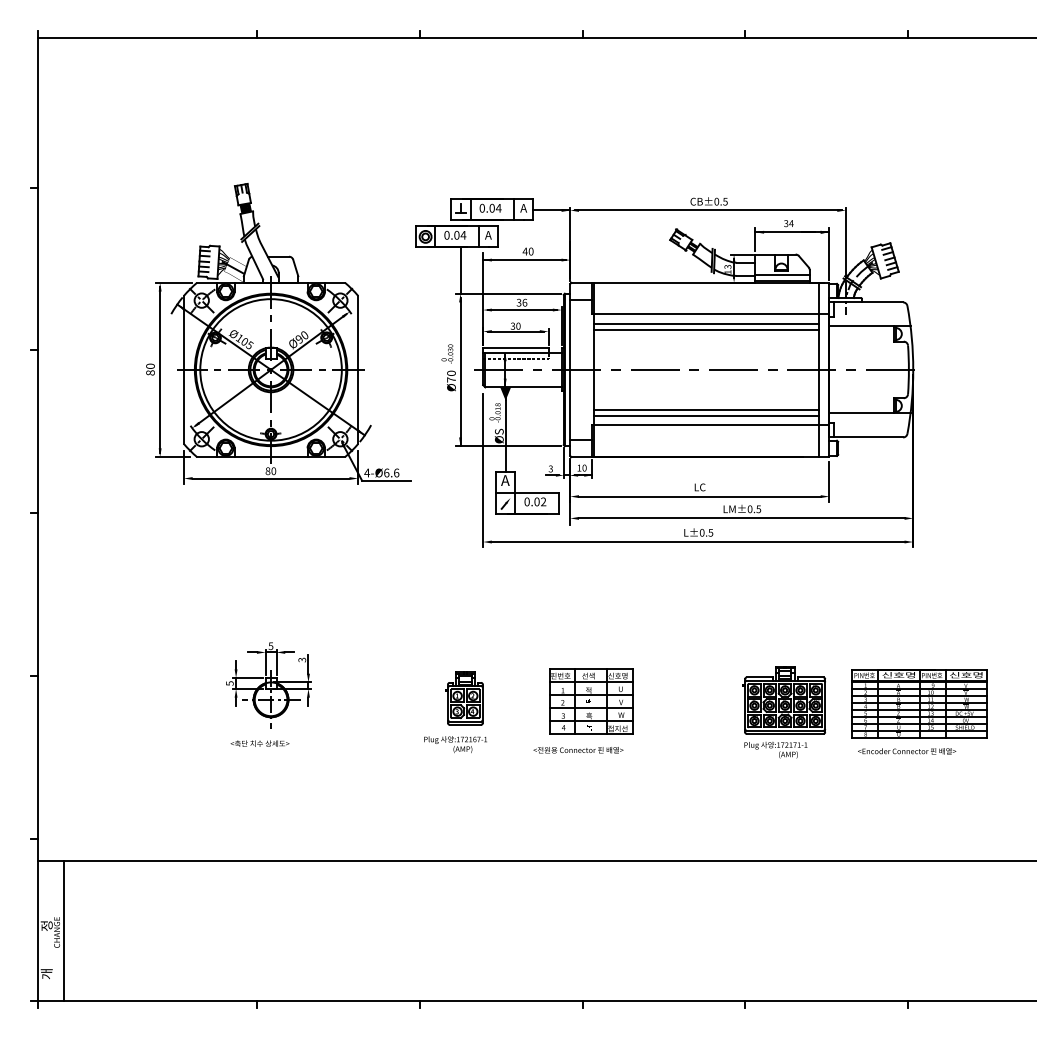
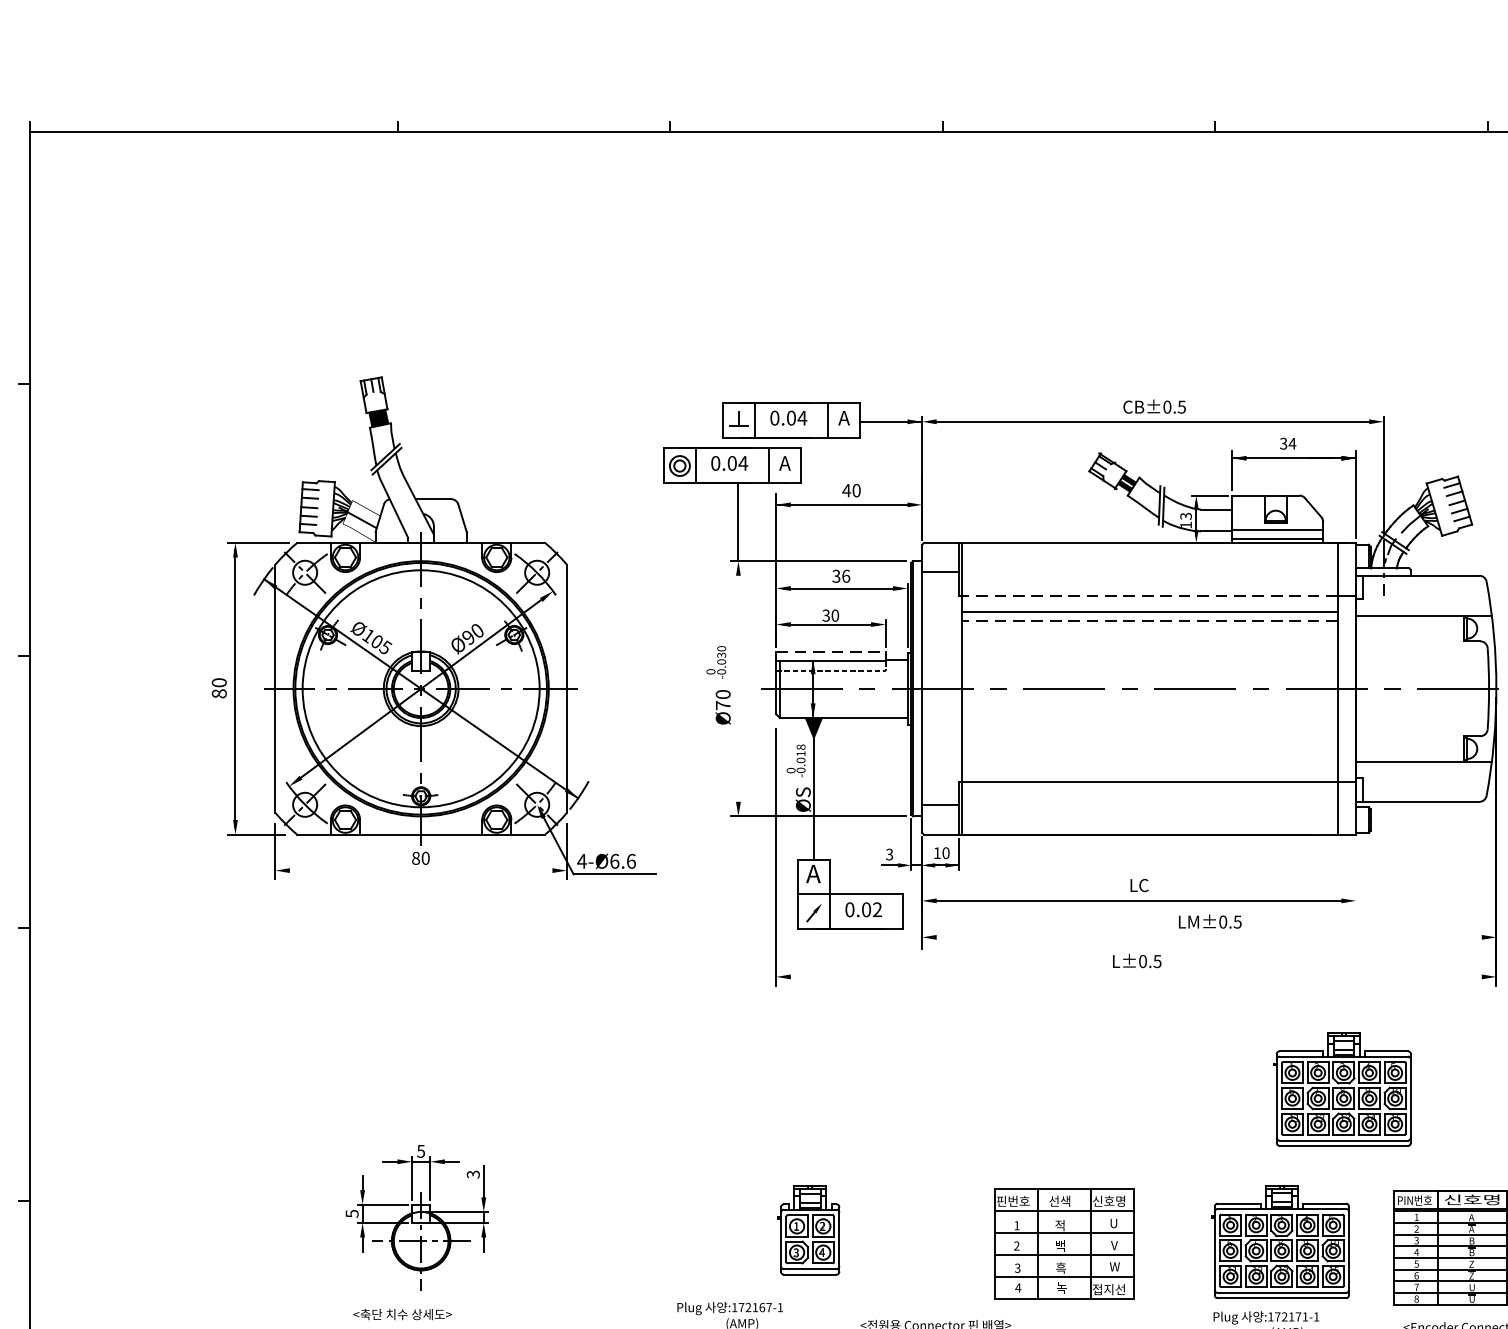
line: (704, 314) -> (1146, 595), solid -> dashed
line: (705, 329) -> (1148, 621), solid -> dashed
line: (515, 348) -> (830, 652), solid -> dashed
line: (460, 372) -> (738, 693), removed
line: (706, 410) -> (1150, 756), removed
line: (706, 415) -> (1150, 765), removed
line: (270, 478) -> (420, 870), removed
line: (829, 481) -> (1356, 875), removed
line: (741, 518) -> (1208, 937), removed
line: (697, 542) -> (1135, 977), removed
part: (820, 609) -> (1341, 1089), added
part: (464, 698) -> (808, 1230), moved
part: (591, 701) -> (1064, 1243), moved

